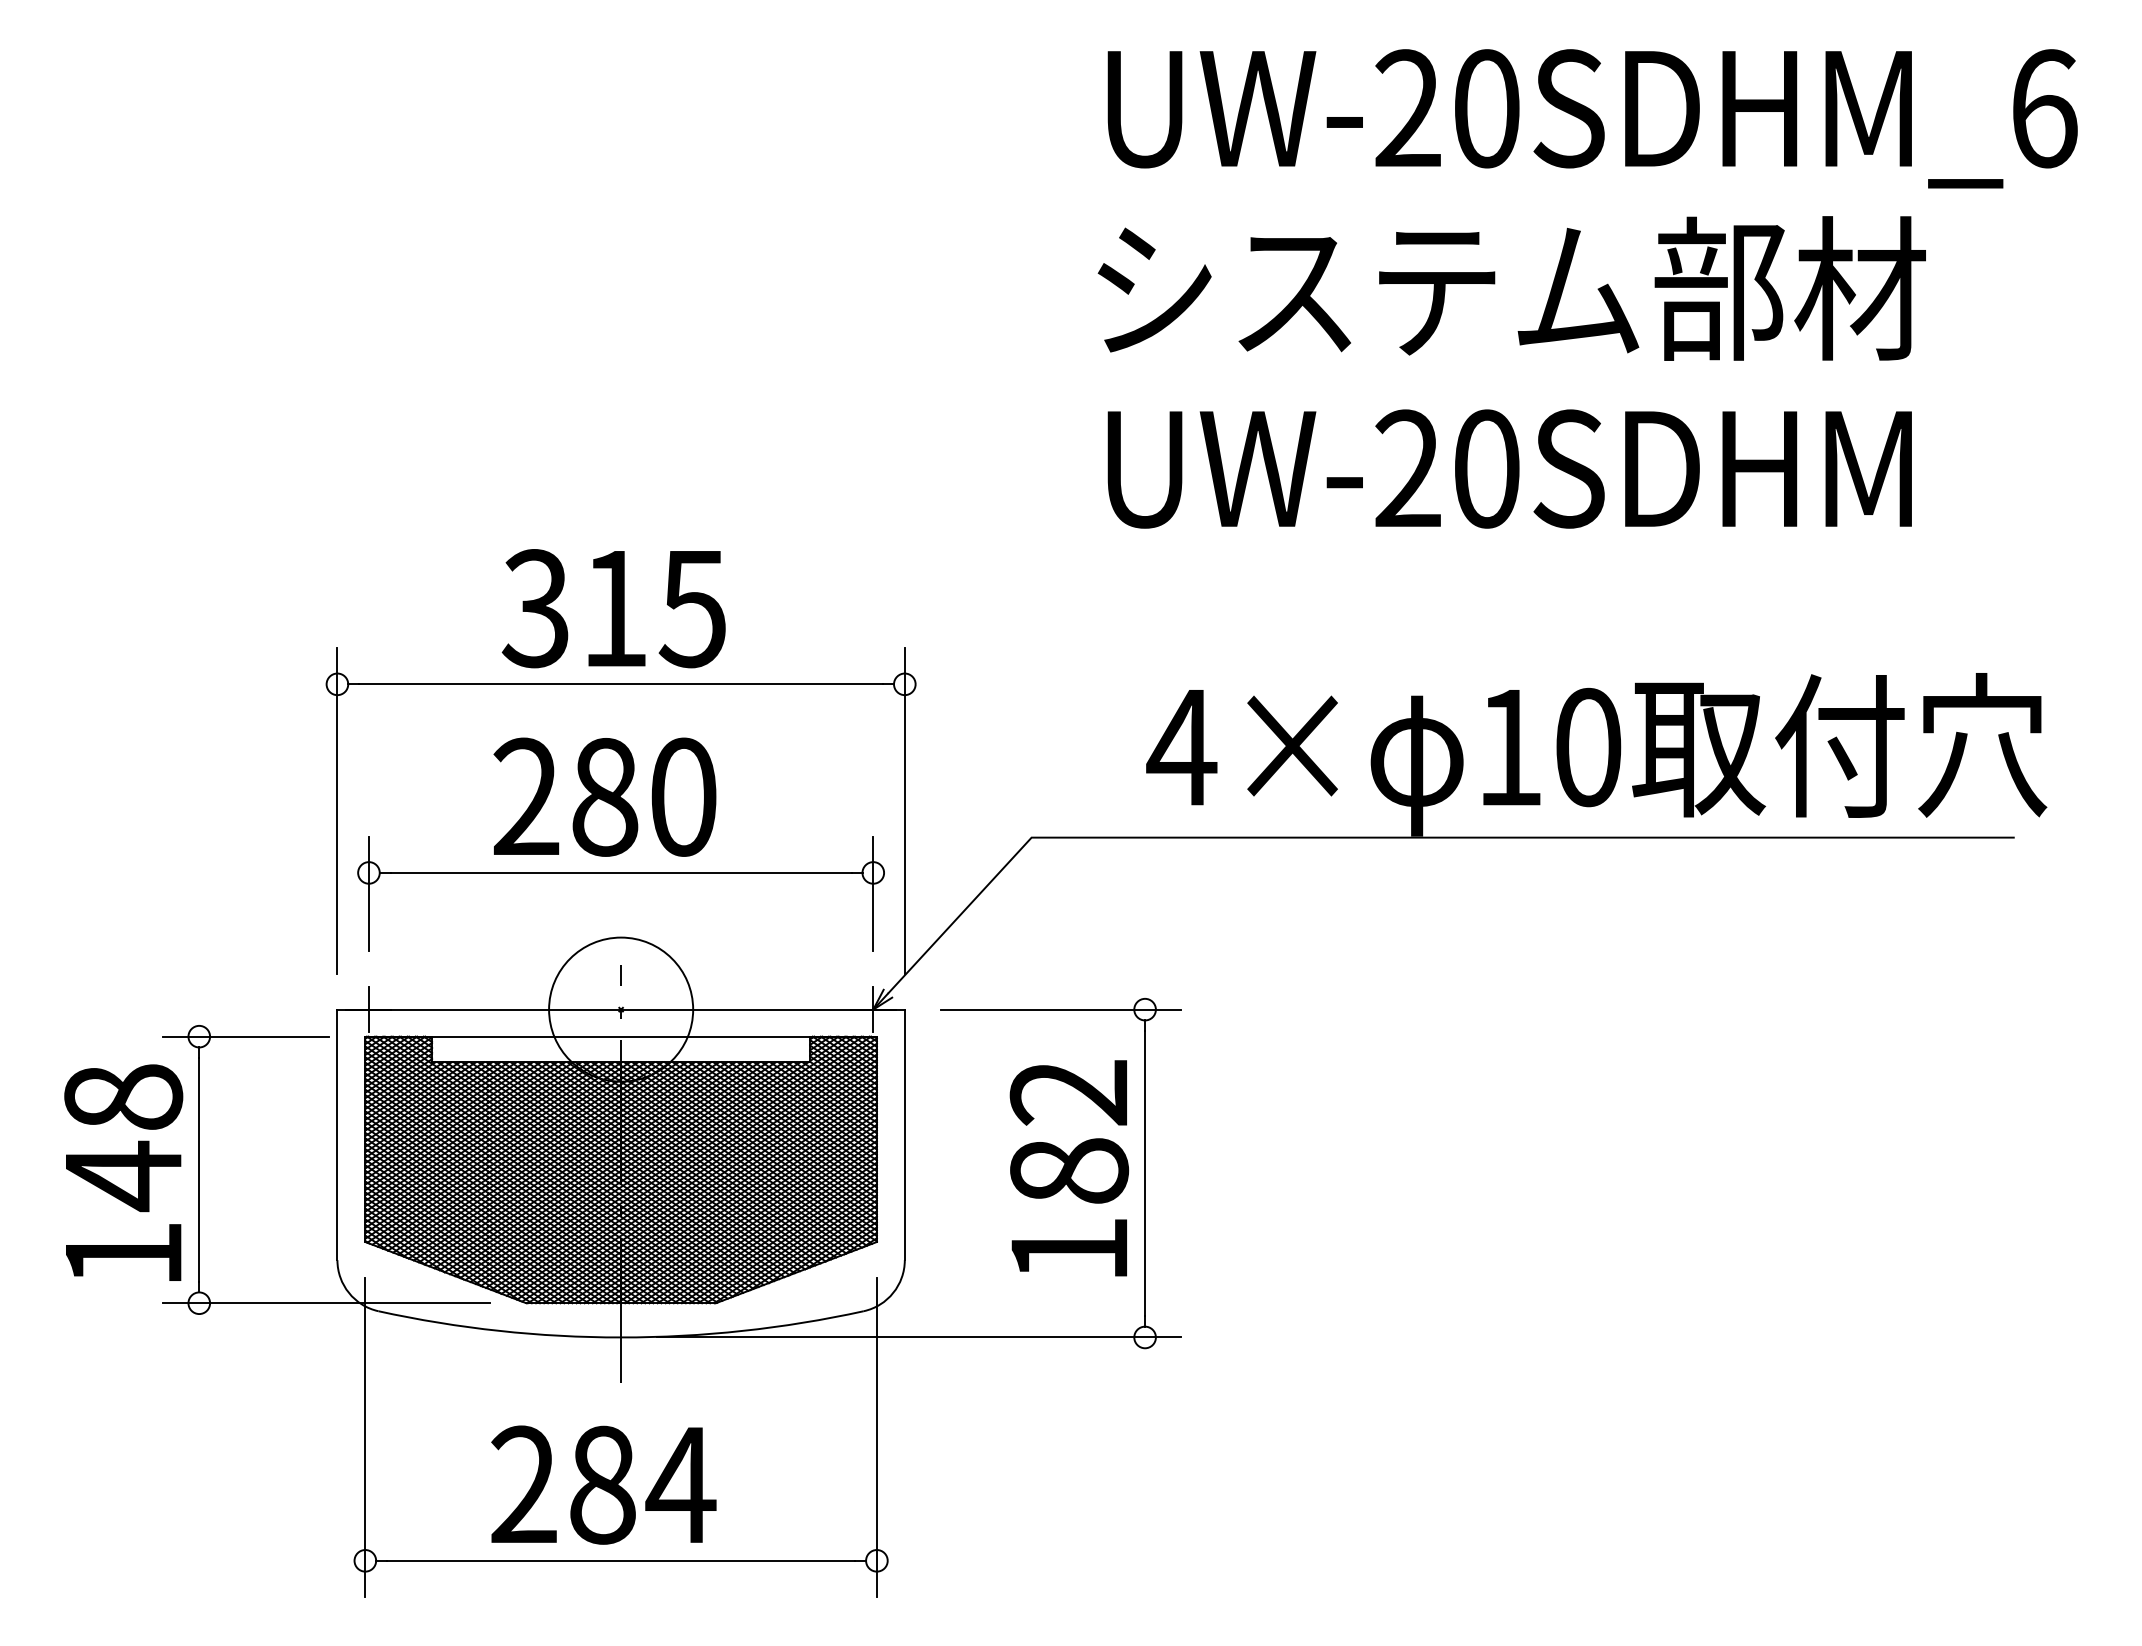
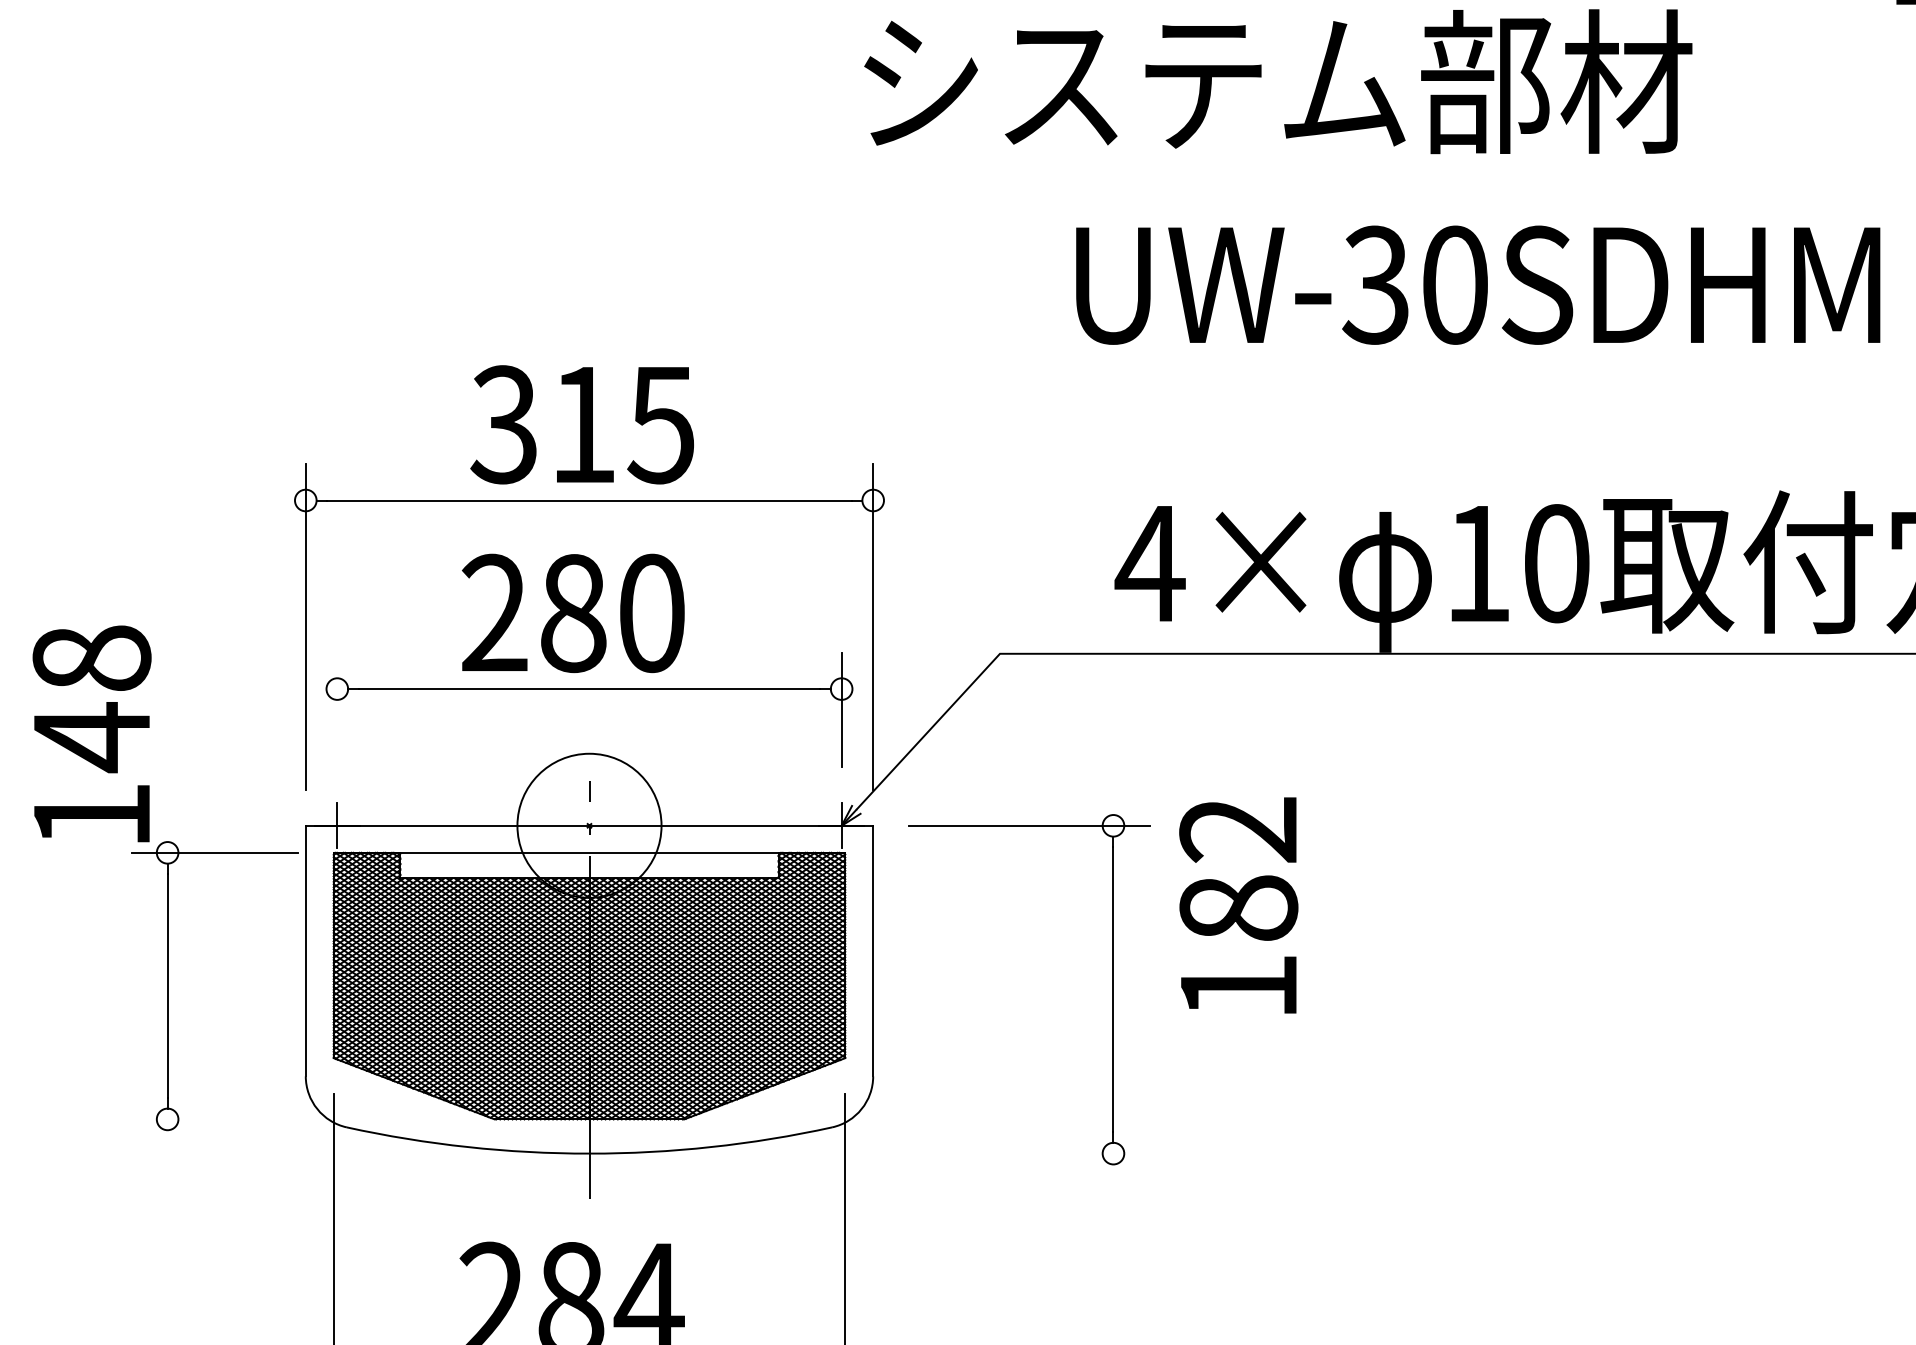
text: (1511, 288) -> (1277, 81), moved
text: (1406, 468) -> (1374, 284), UW-20SDHM -> UW-30SDHM
line: (368, 893) -> (336, 709), removed
text: (1069, 1168) -> (1238, 905), moved
text: (123, 1172) -> (91, 733), moved
line: (326, 1303) -> (294, 1119), removed
line: (919, 1337) -> (887, 1153), removed

